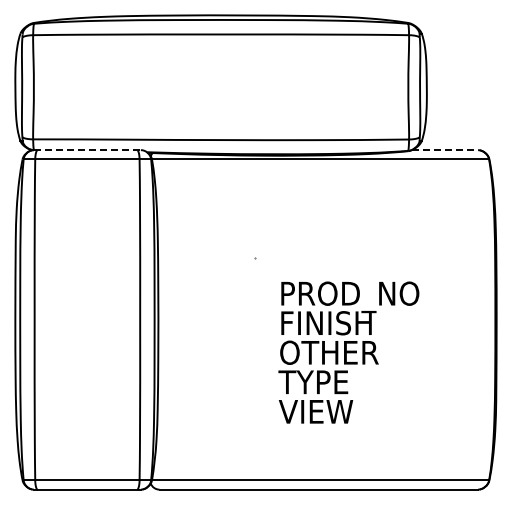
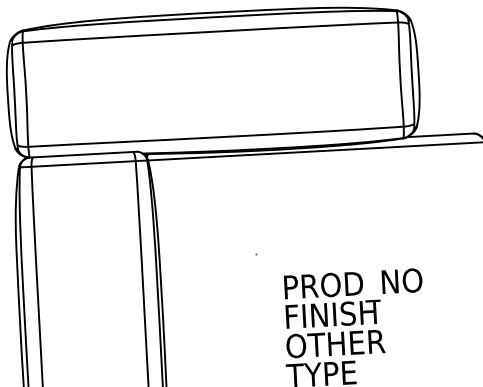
line: (87, 150) -> (83, 155), dashed -> solid
line: (445, 150) -> (440, 135), dashed -> solid

